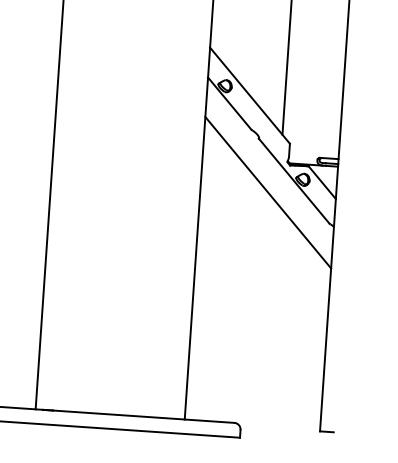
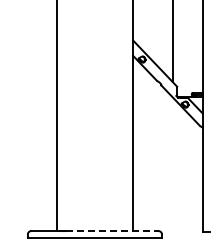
line: (267, 192) -> (167, 112), removed
line: (144, 417) -> (112, 231), solid -> dashed

